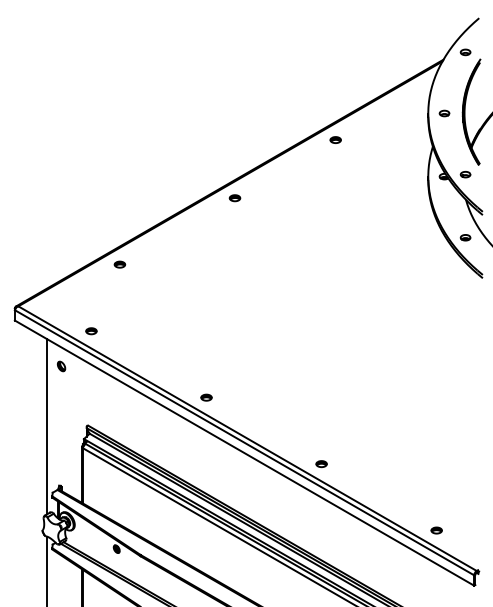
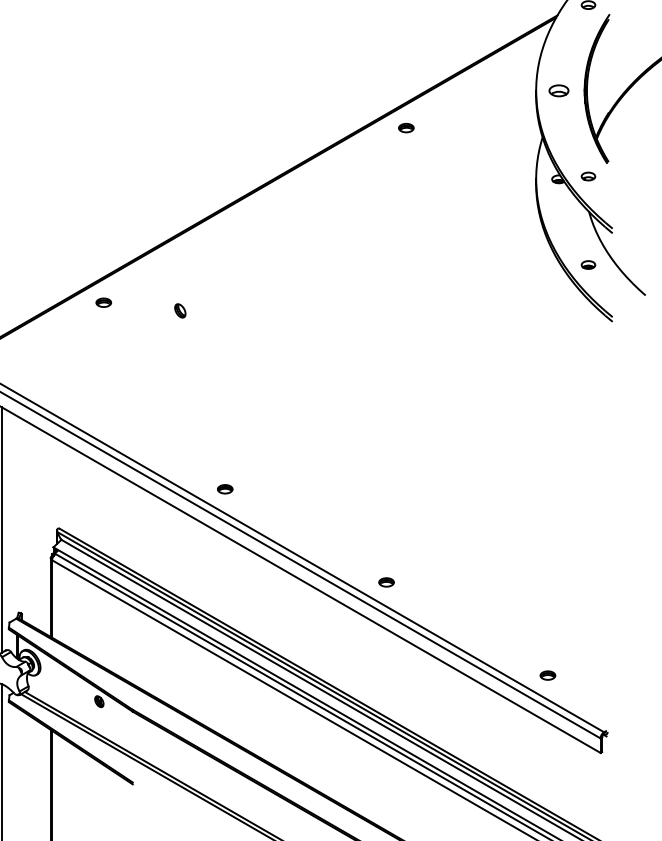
part: (444, 113) -> (558, 90), size x1.4
part: (234, 198) -> (264, 210), removed
part: (91, 331) -> (63, 396), removed
part: (61, 366) -> (180, 310), moved

